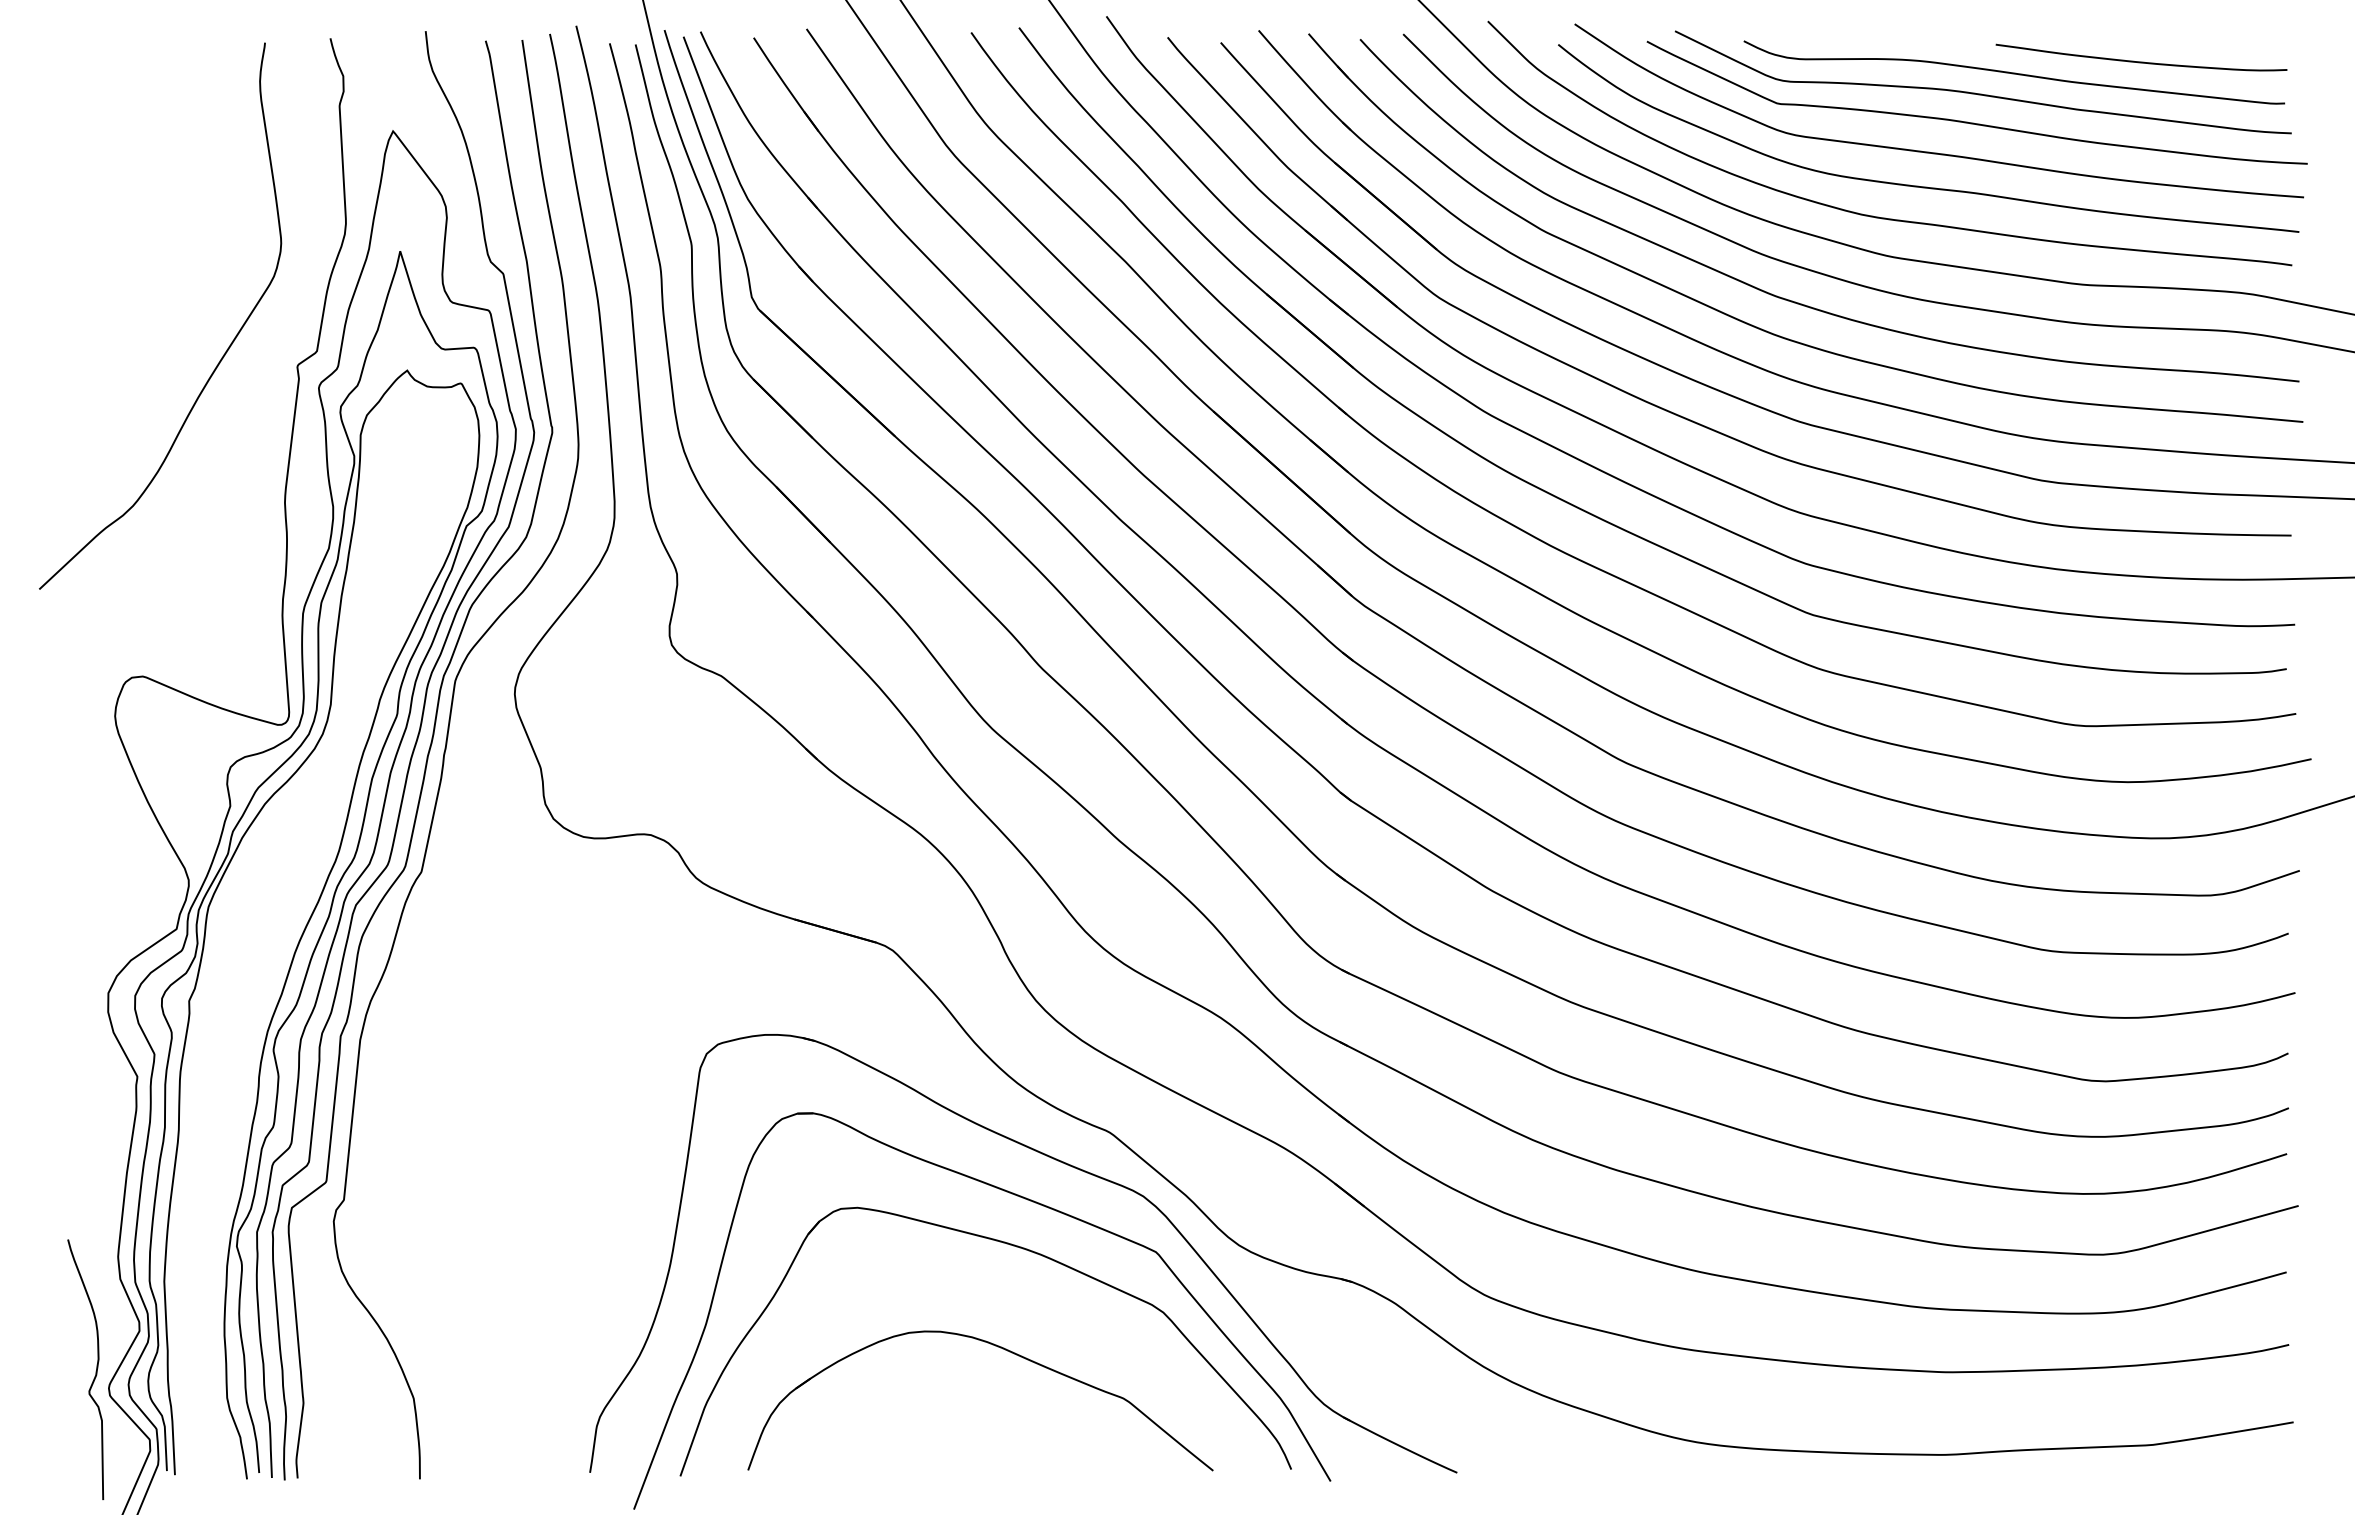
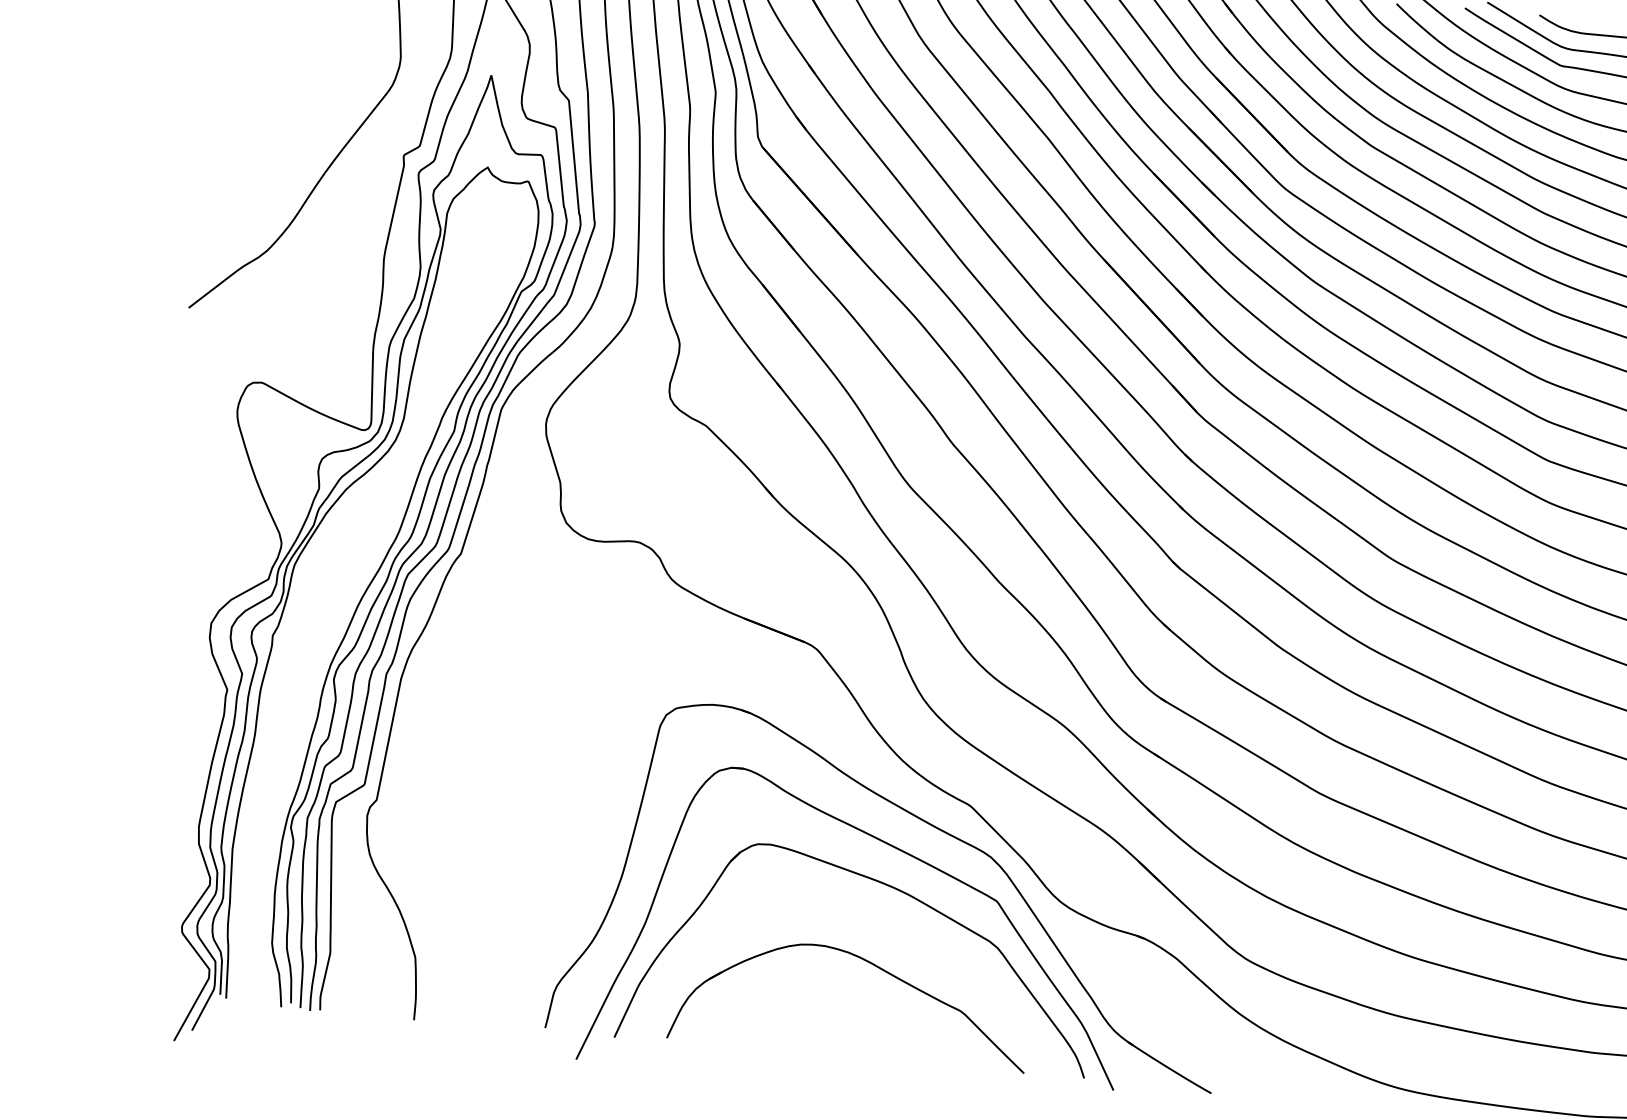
curve: (95, 1371) -> (172, 912), removed

